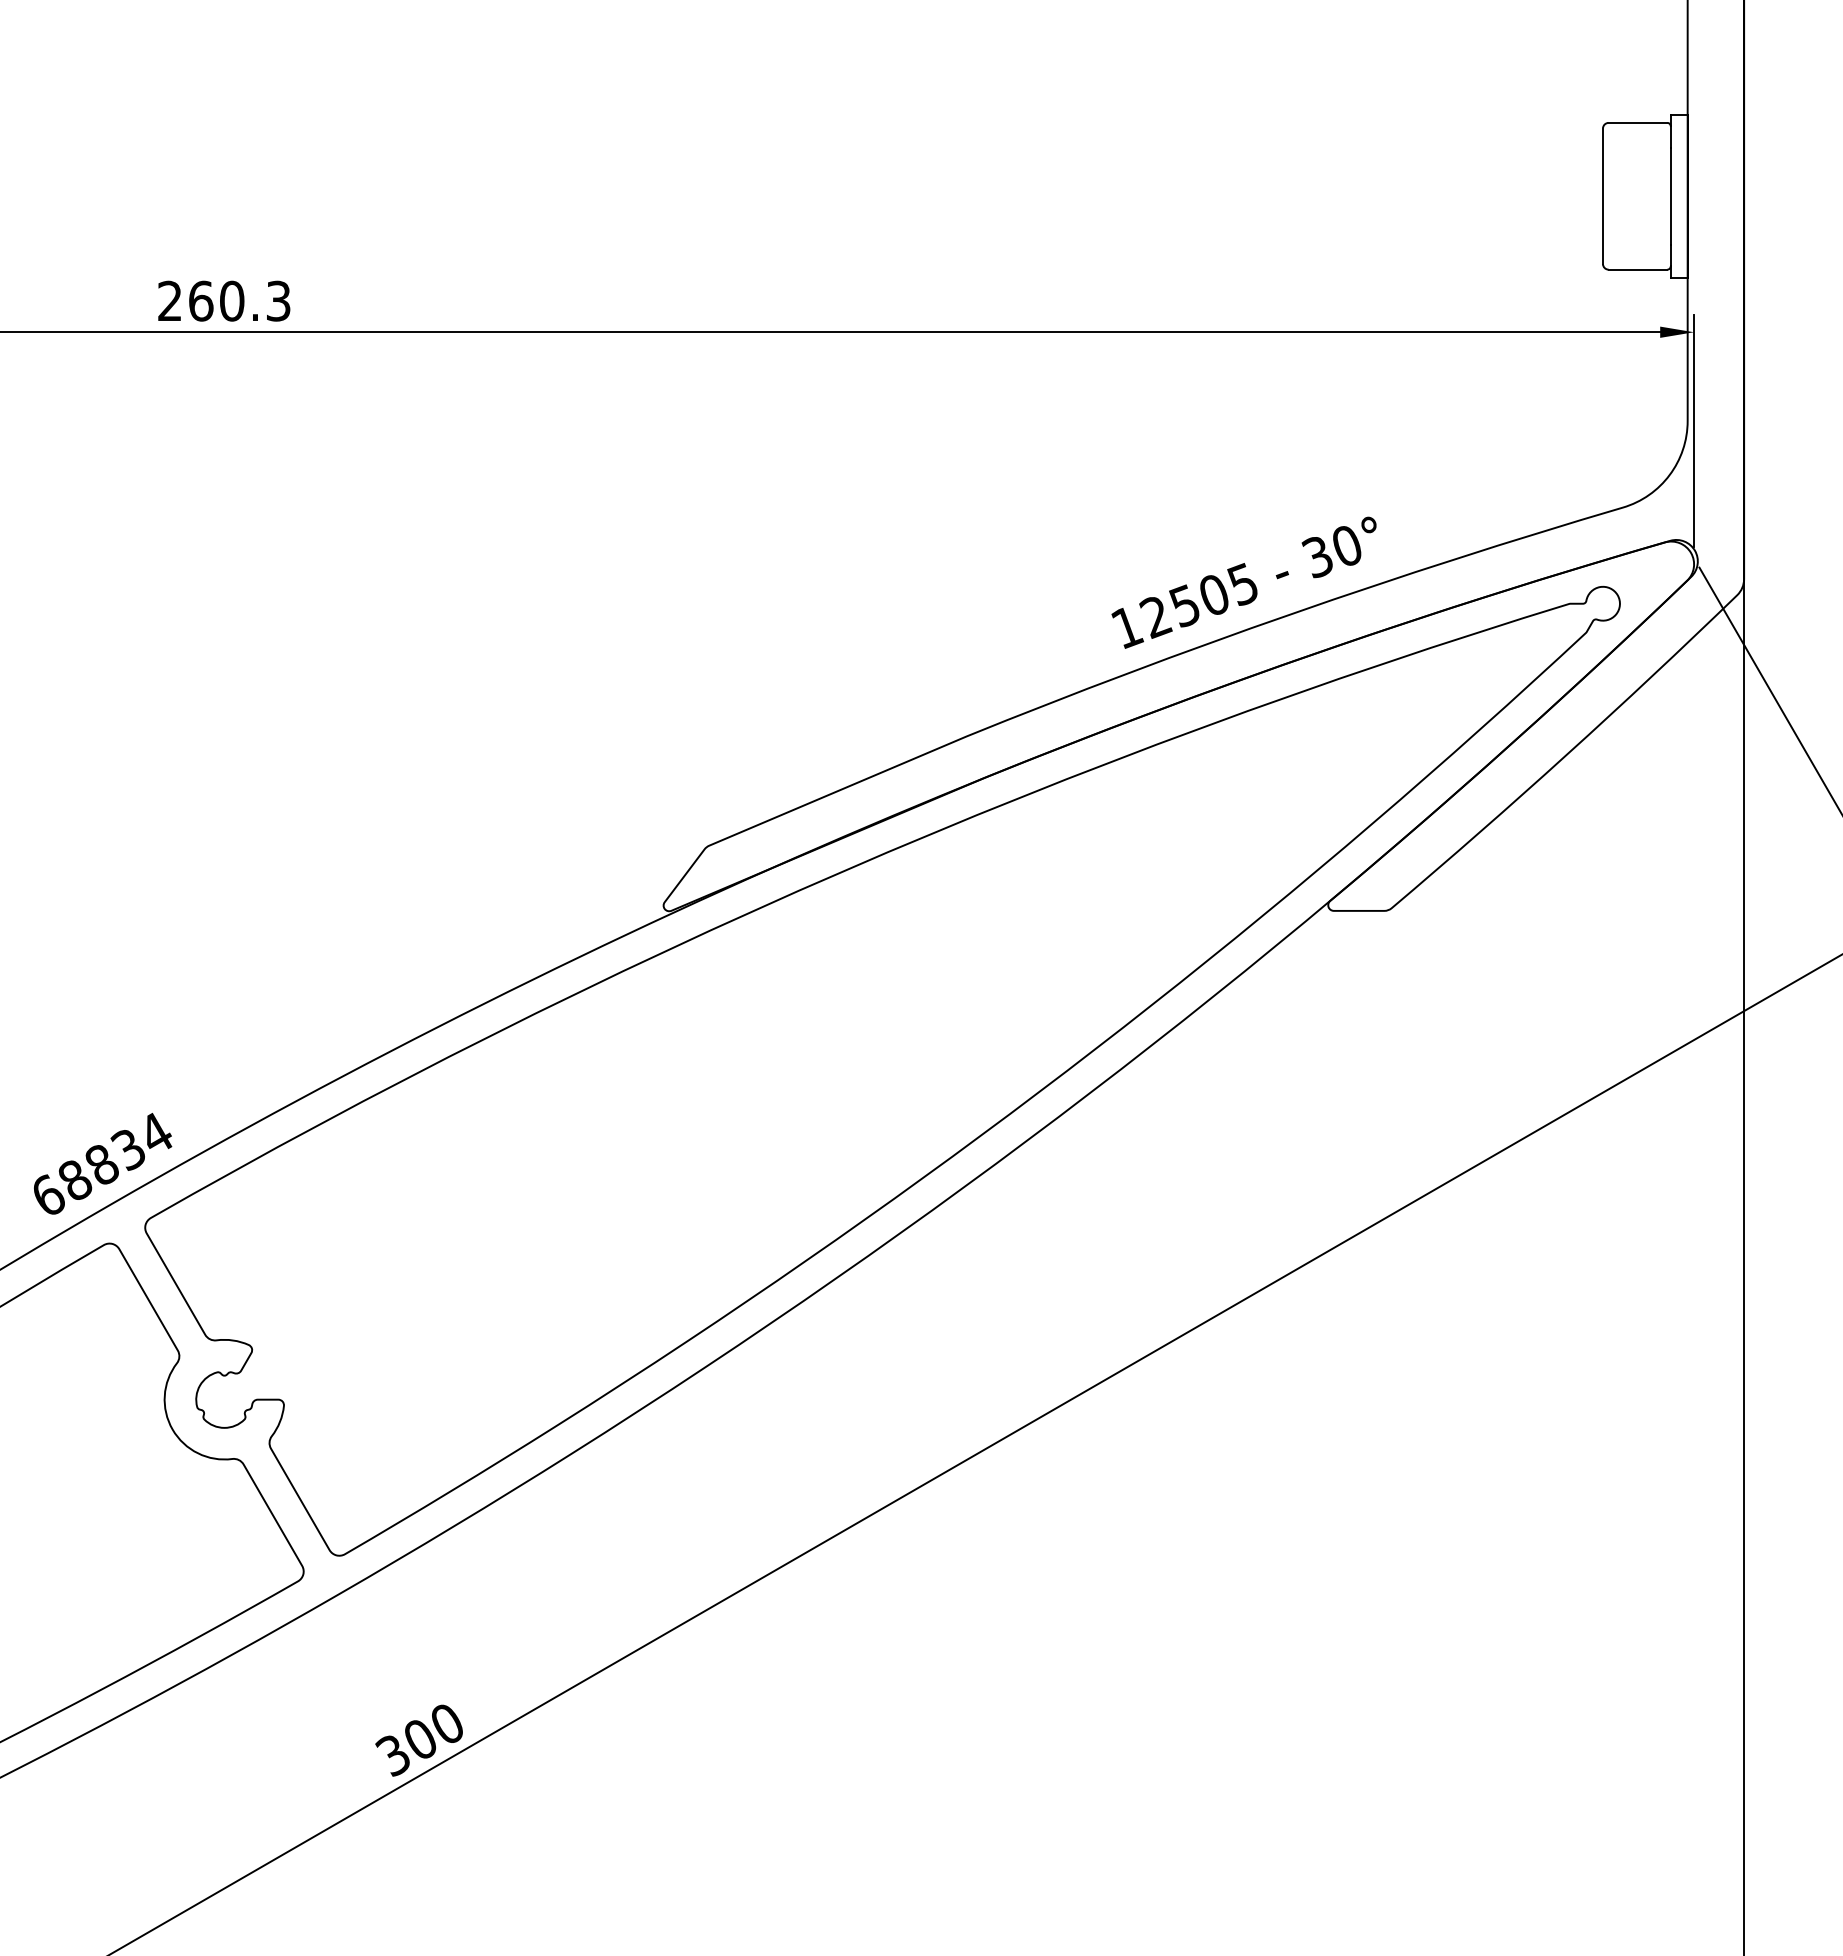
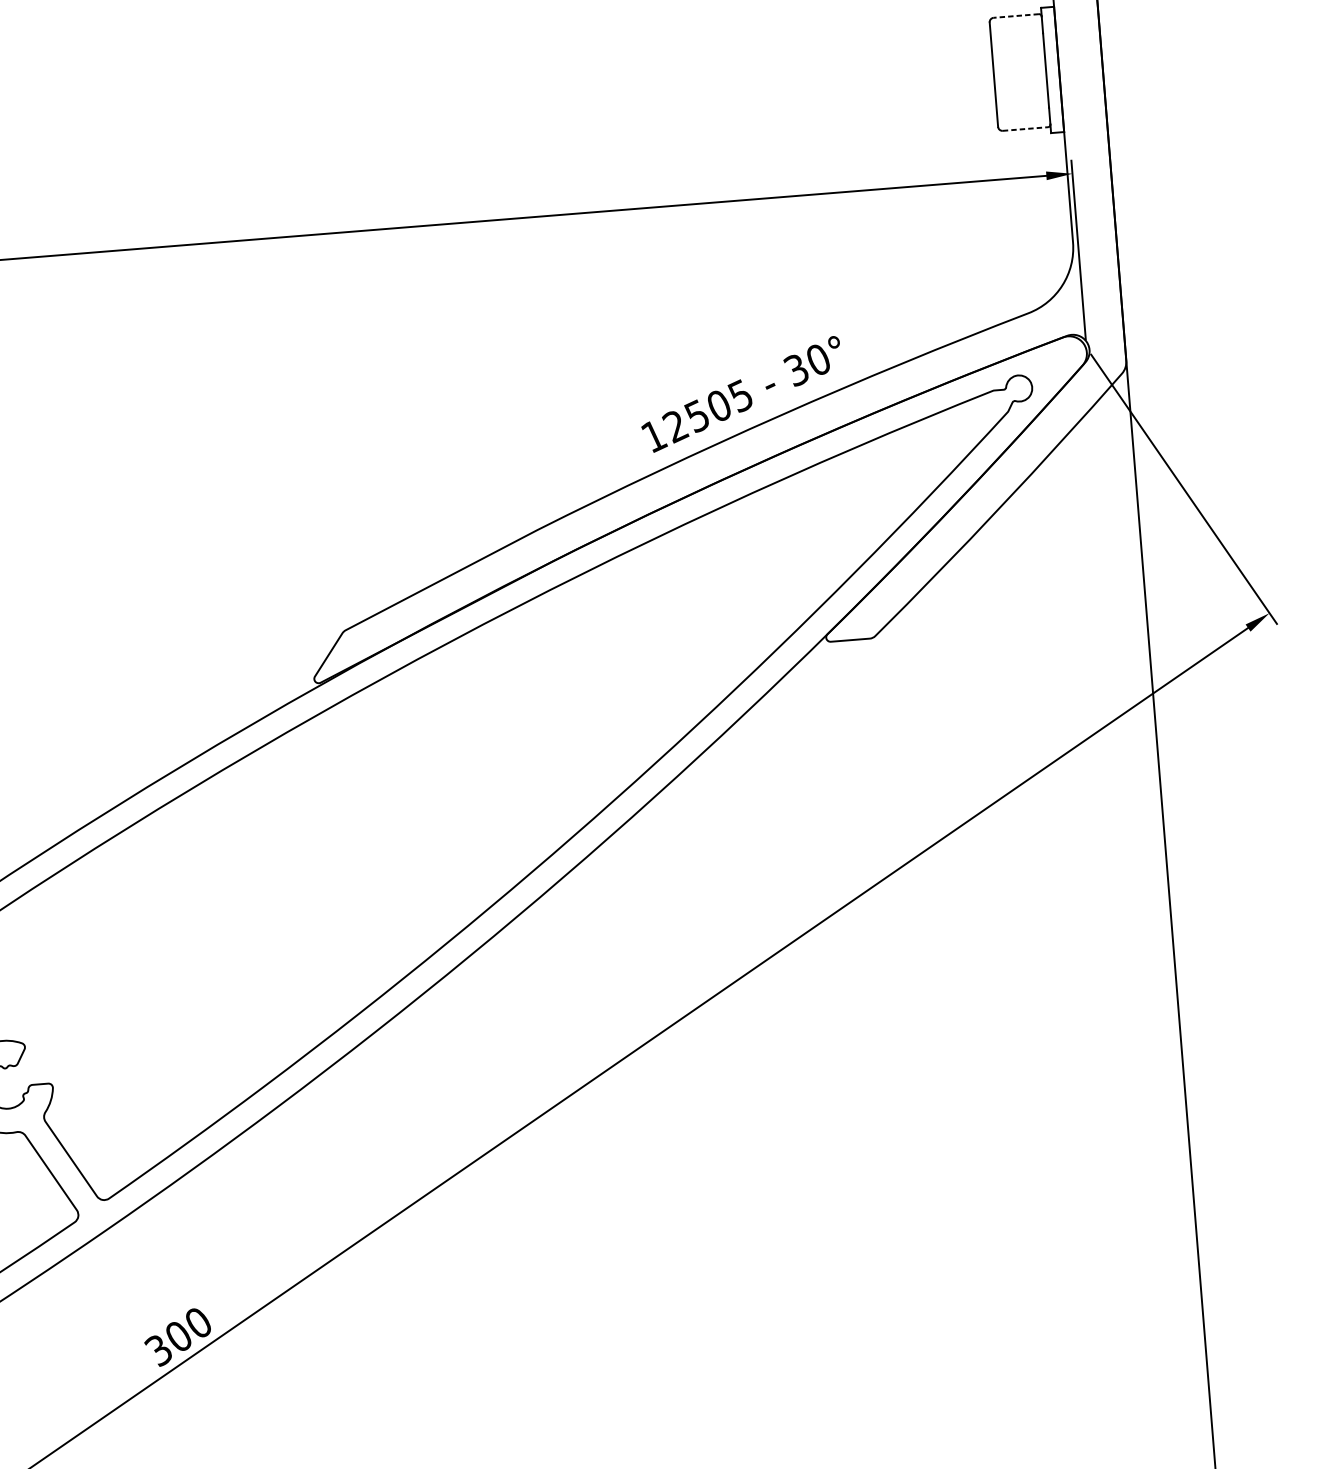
line: (1637, 122) -> (1015, 15), solid -> dashed
line: (1638, 269) -> (1025, 128), solid -> dashed

